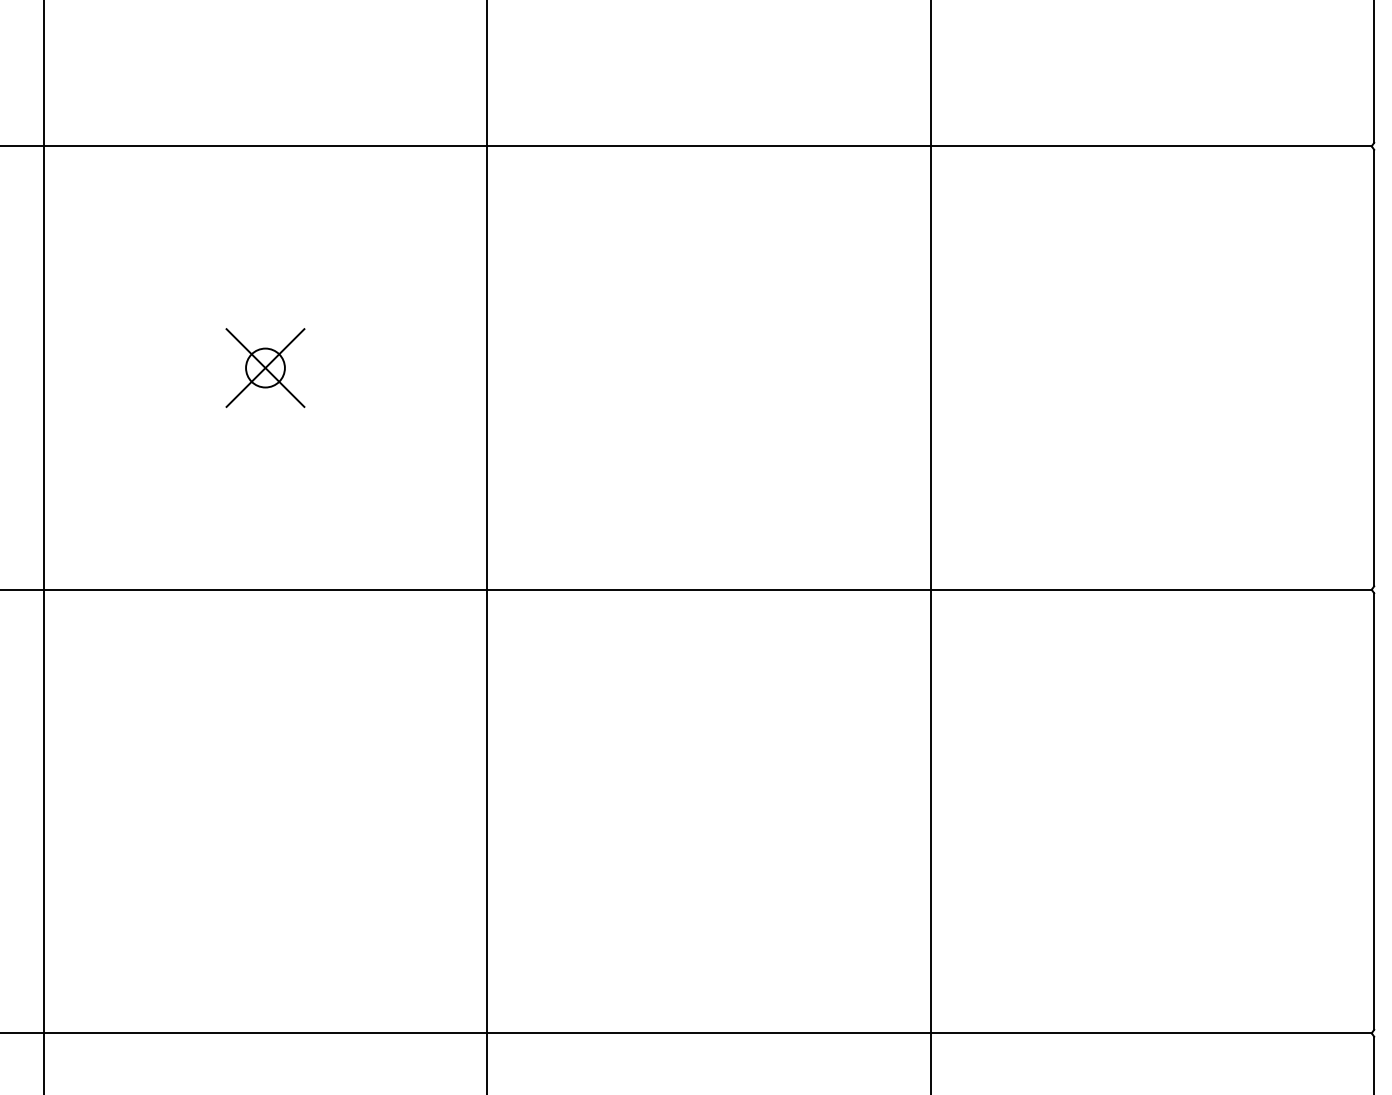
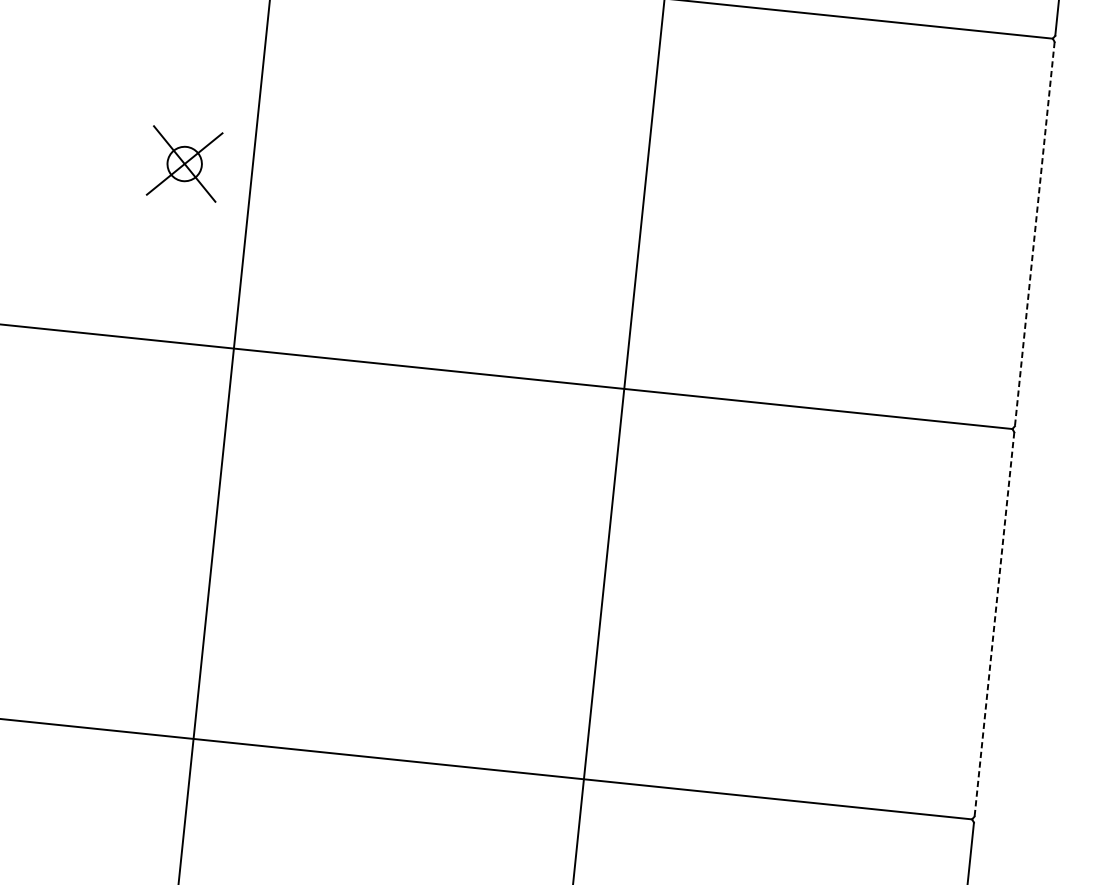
part: (265, 367) -> (184, 163), moved
line: (1374, 368) -> (1035, 234), solid -> dashed
line: (1374, 812) -> (994, 625), solid -> dashed

